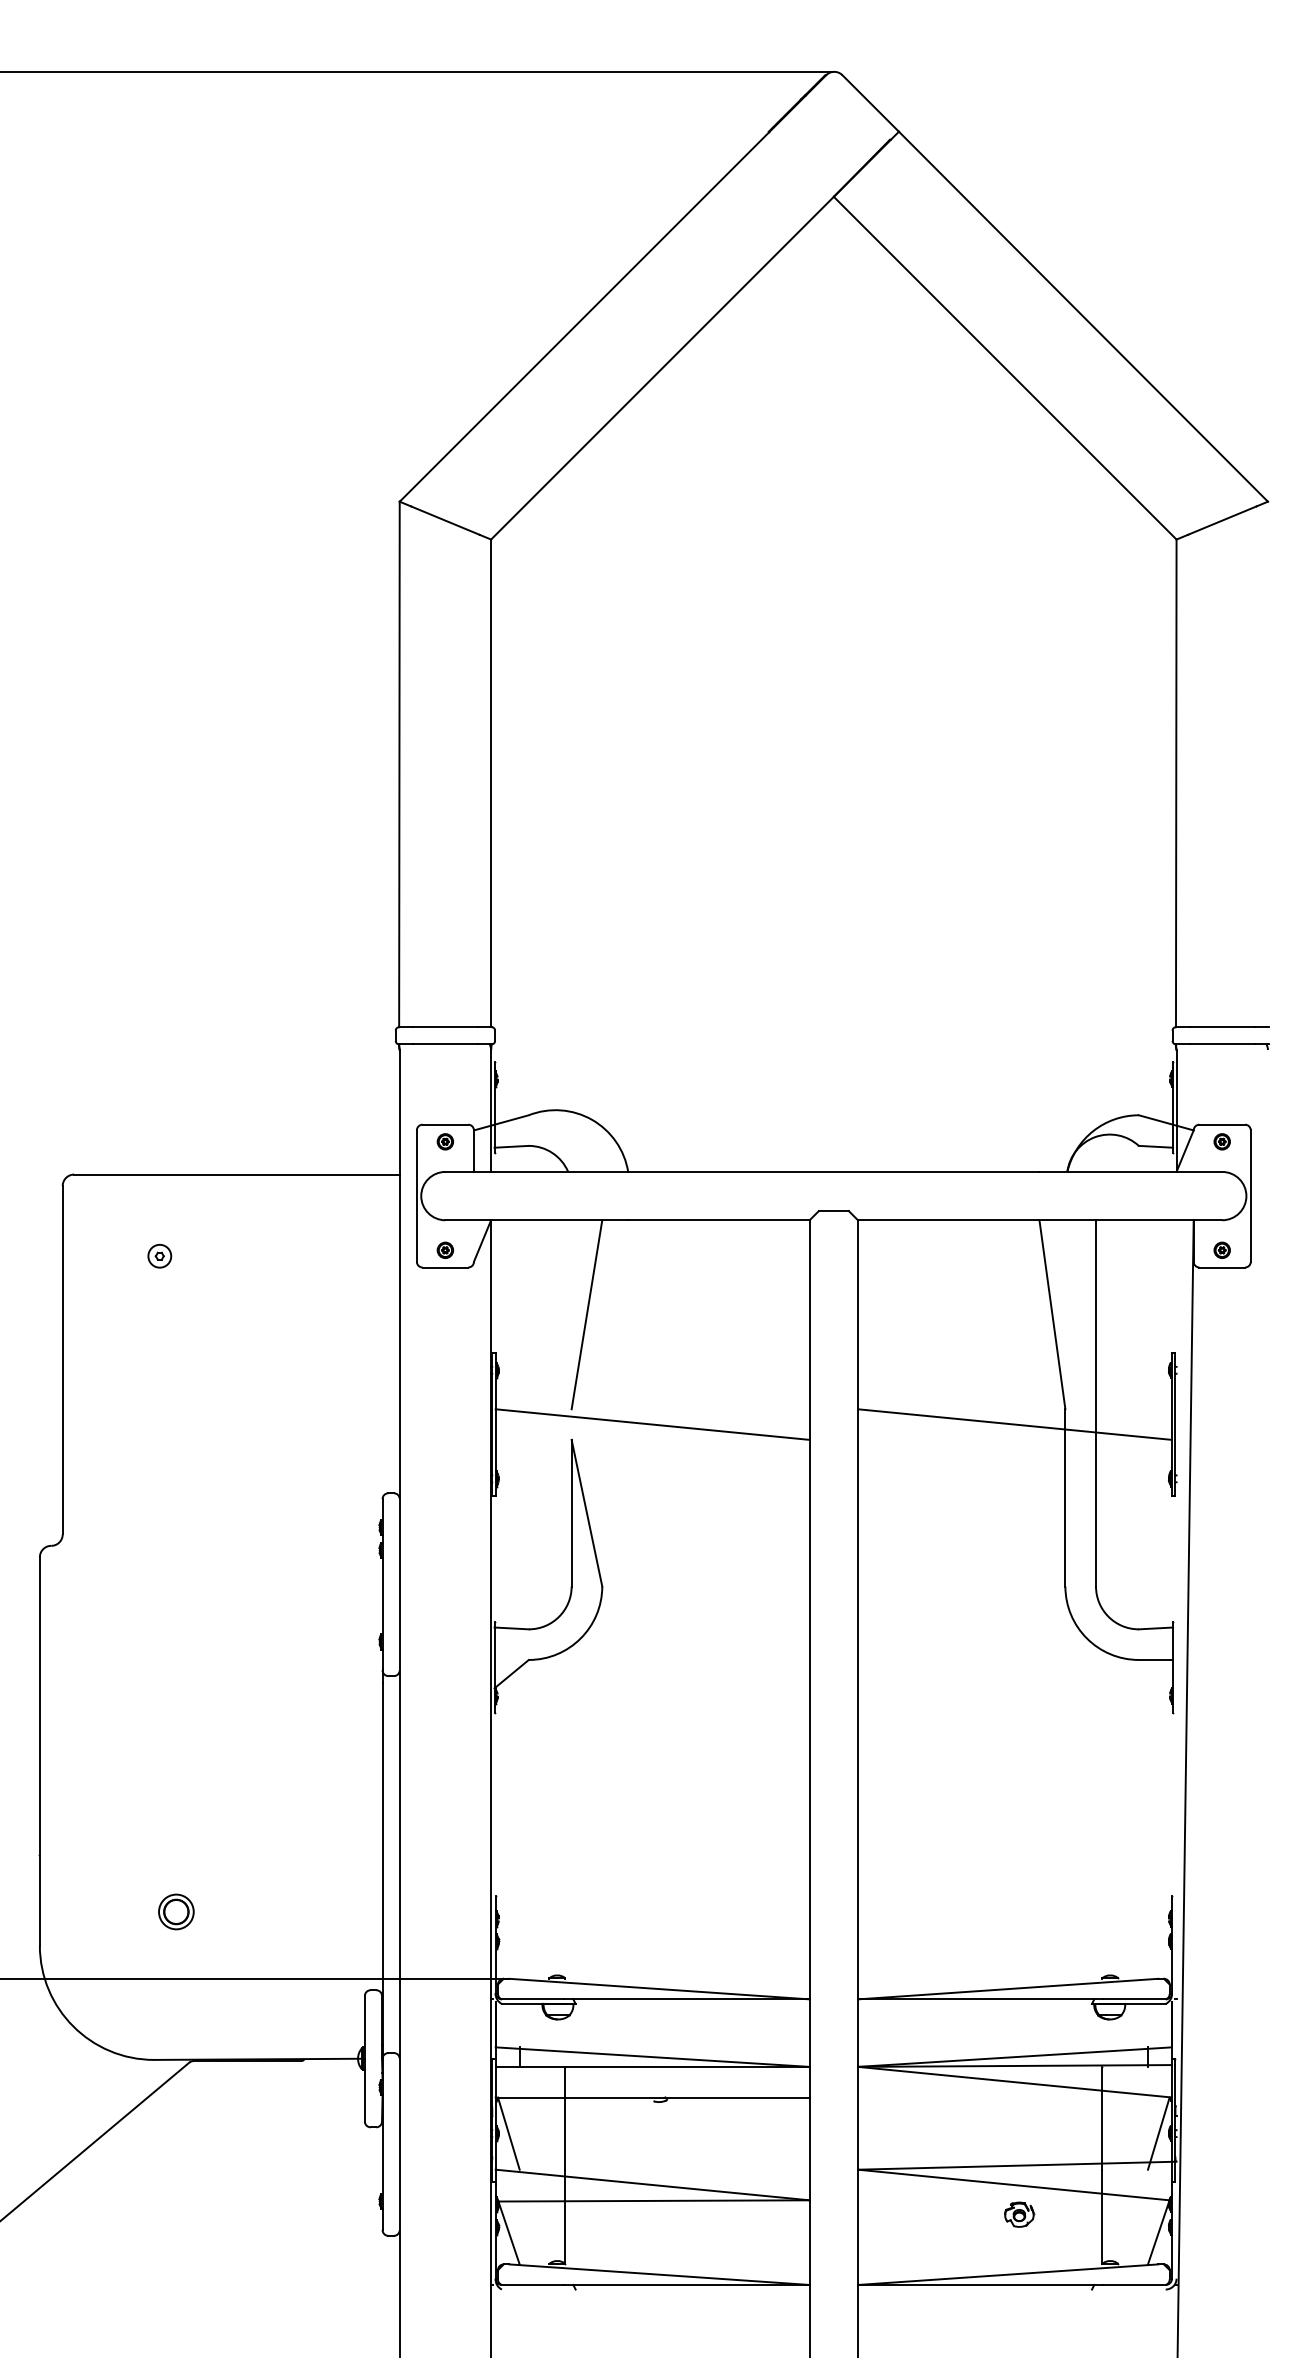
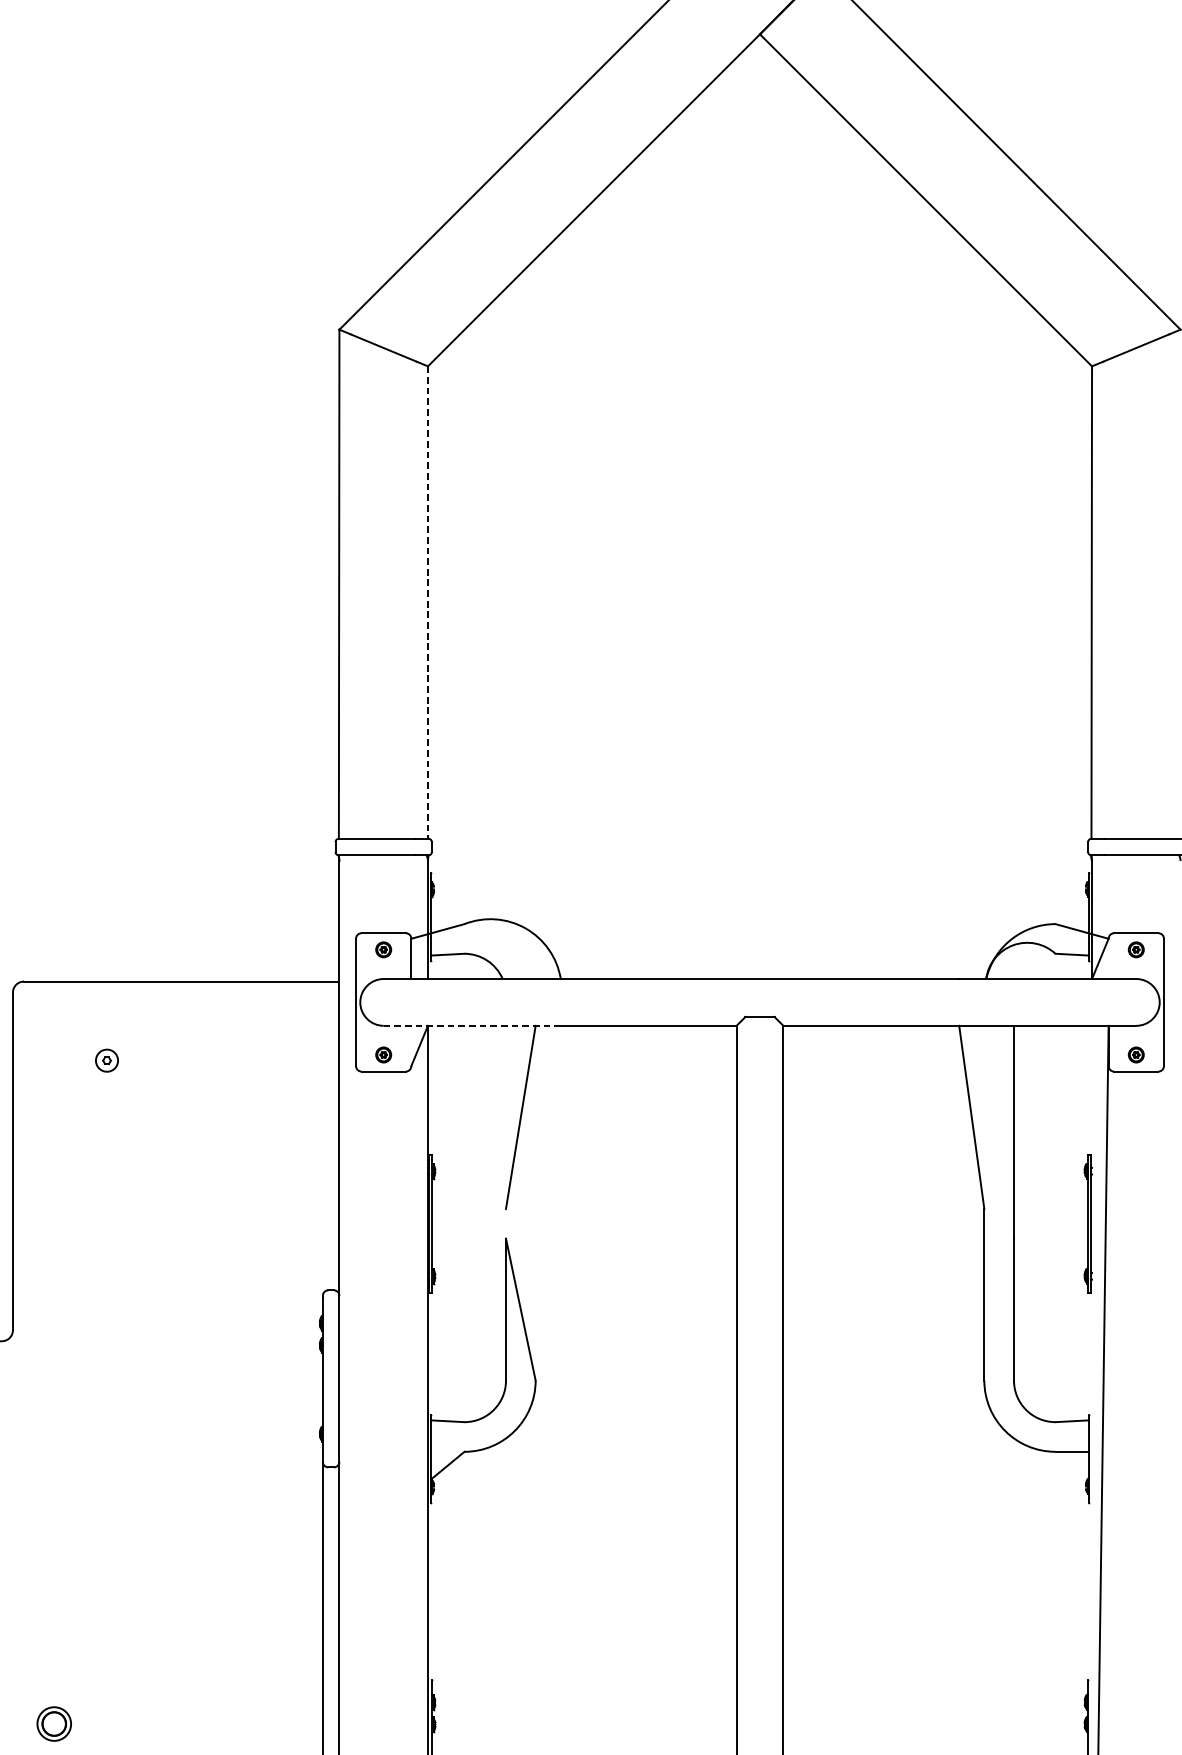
line: (491, 783) -> (428, 602), solid -> dashed
line: (537, 1220) -> (472, 1026), solid -> dashed
line: (652, 1424) -> (584, 1223), removed
line: (1014, 1424) -> (935, 1223), removed
part: (176, 1911) -> (54, 1723), moved

